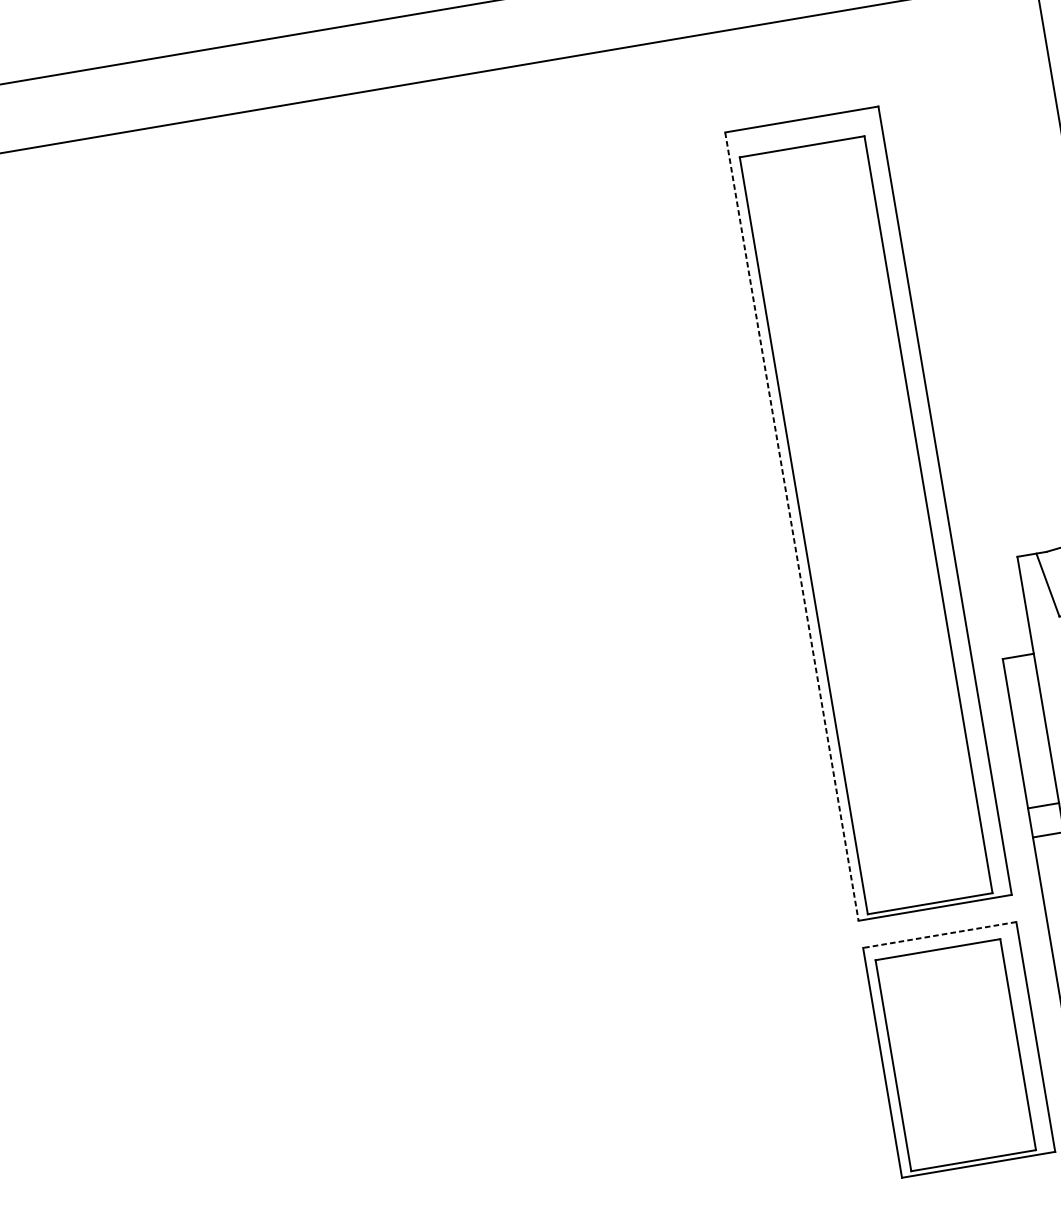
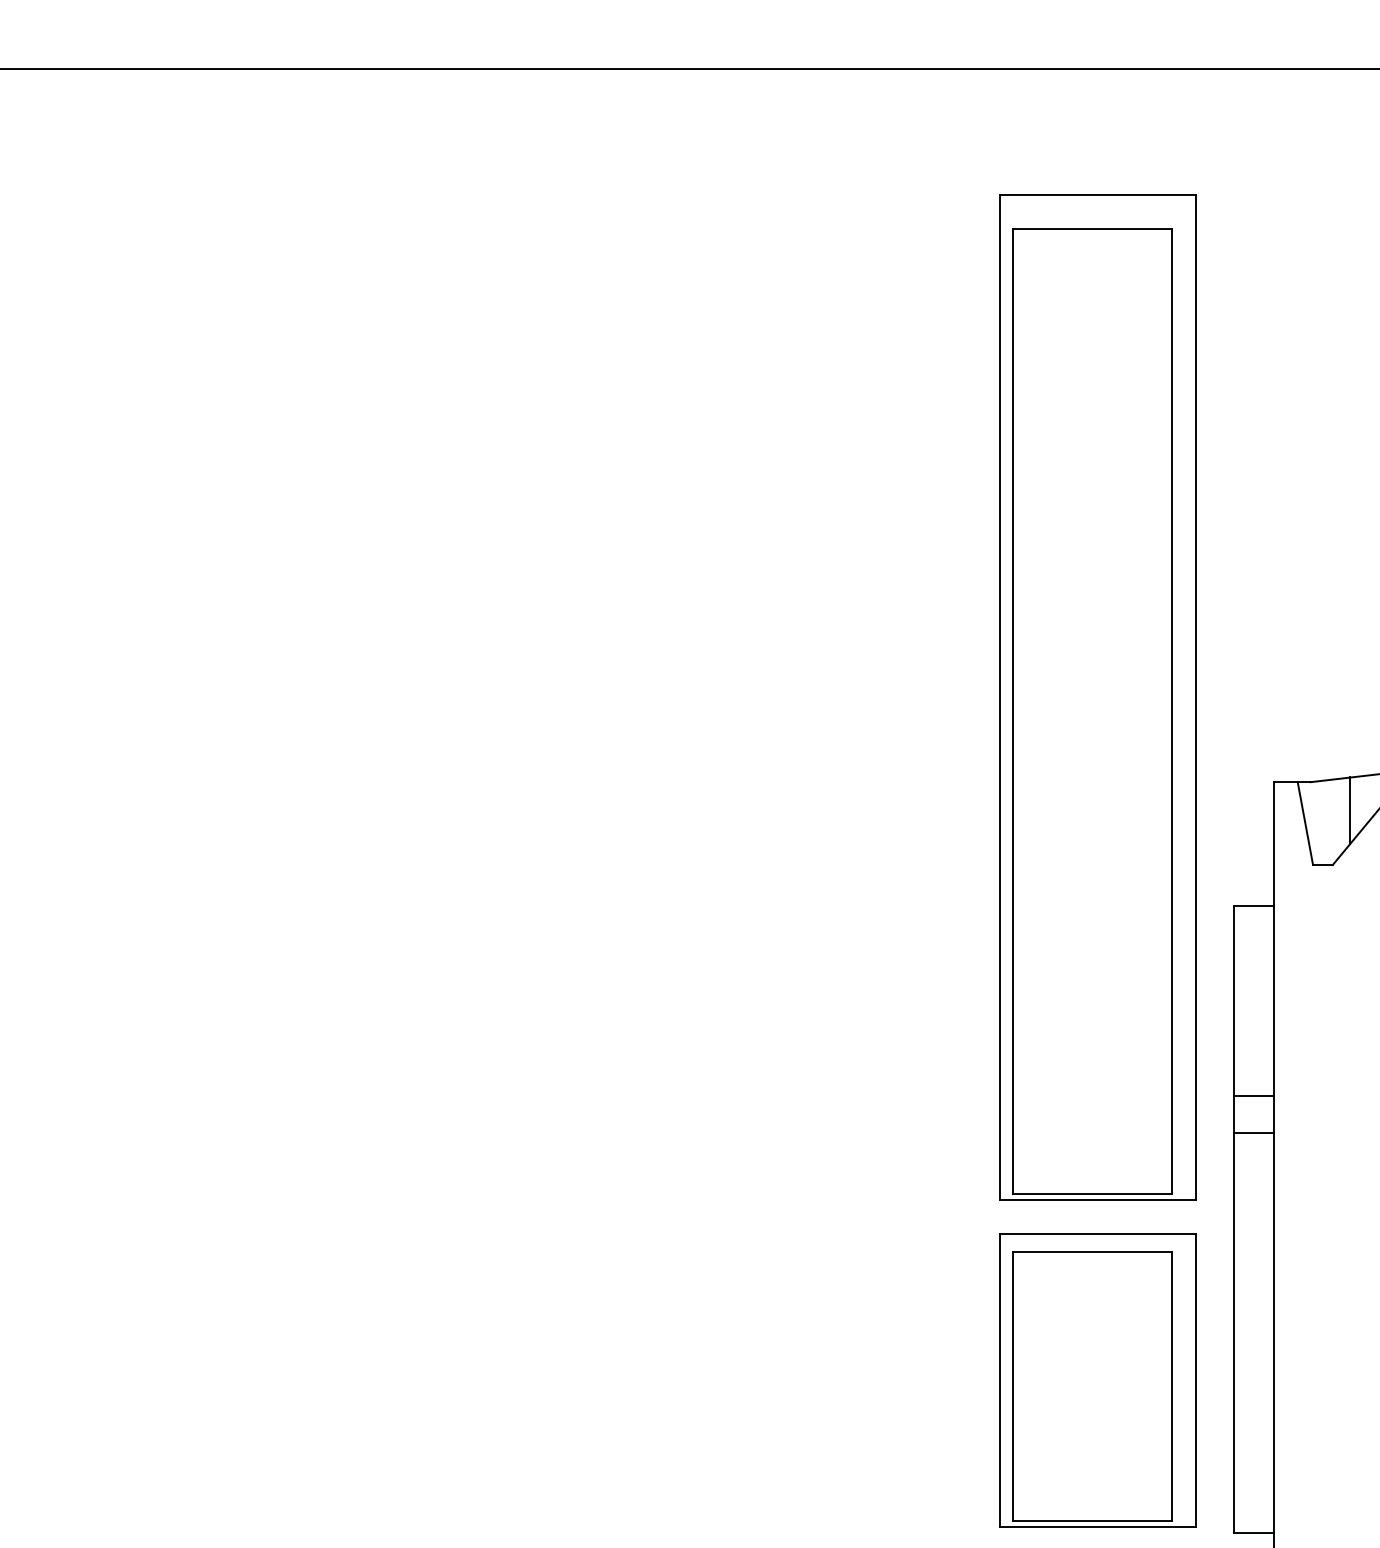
line: (792, 527) -> (1000, 698), dashed -> solid
line: (940, 935) -> (1098, 1234), dashed -> solid

